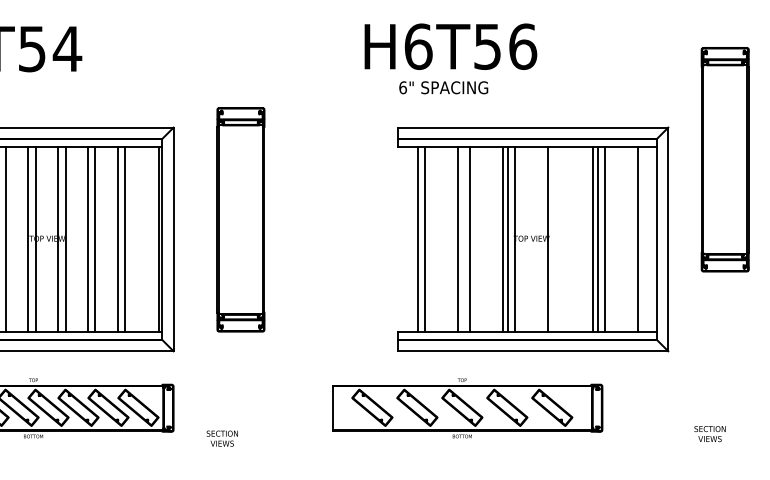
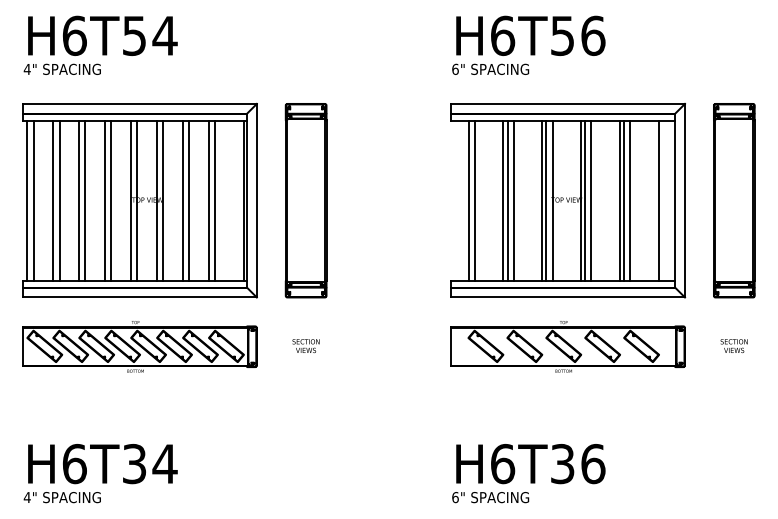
text: (450, 46) -> (530, 35), moved
part: (725, 159) -> (734, 200), moved
part: (240, 219) -> (305, 200), moved
line: (463, 239) -> (507, 200), added
line: (553, 239) -> (585, 200), added
line: (560, 239) -> (591, 200), added
part: (466, 407) -> (567, 346), moved
text: (709, 433) -> (733, 345), moved
text: (221, 437) -> (305, 345), moved

